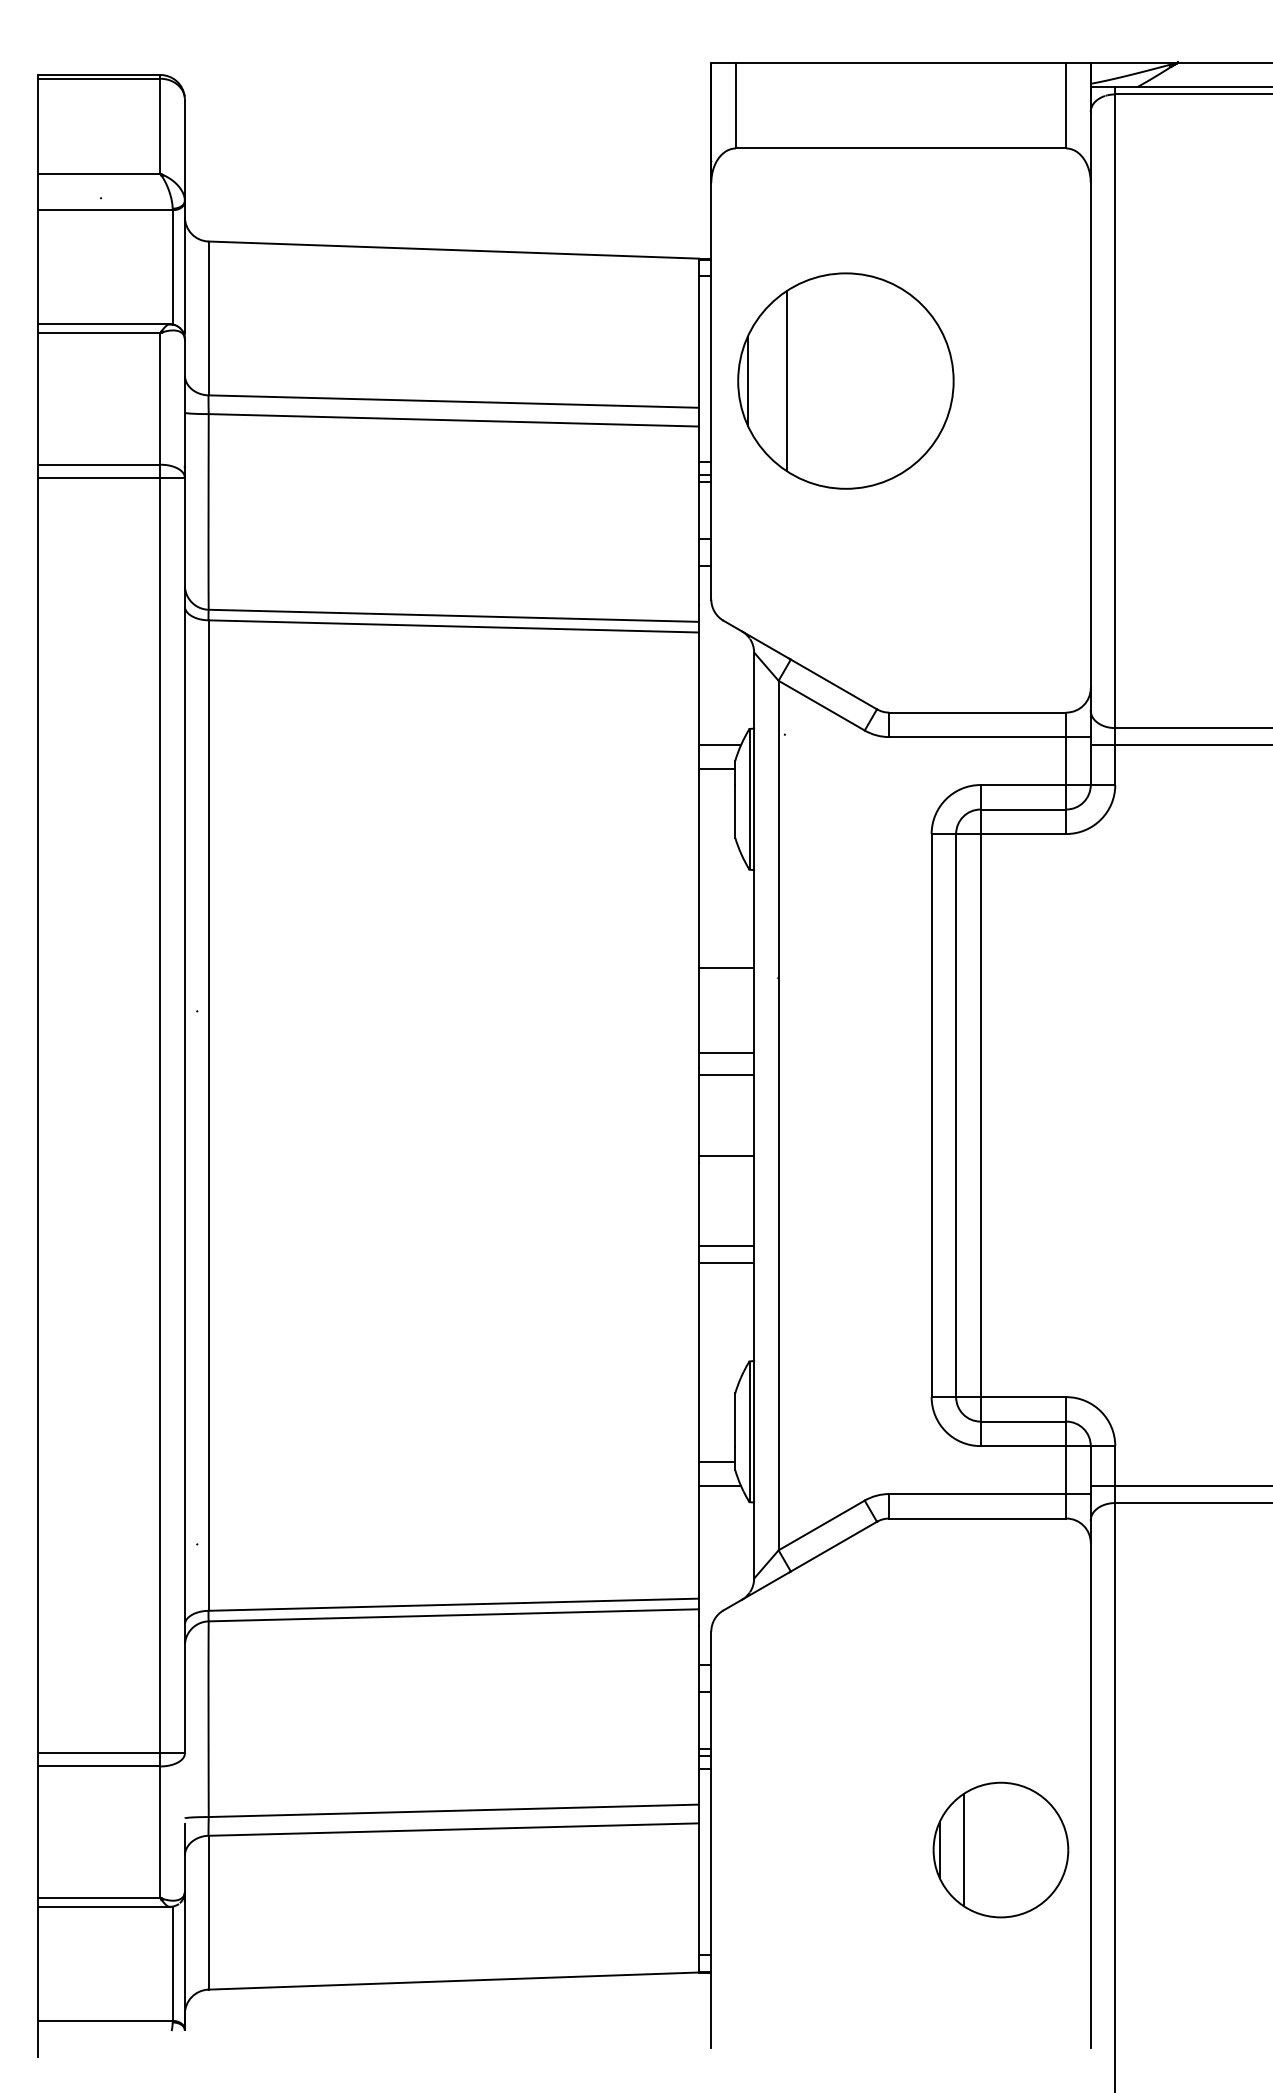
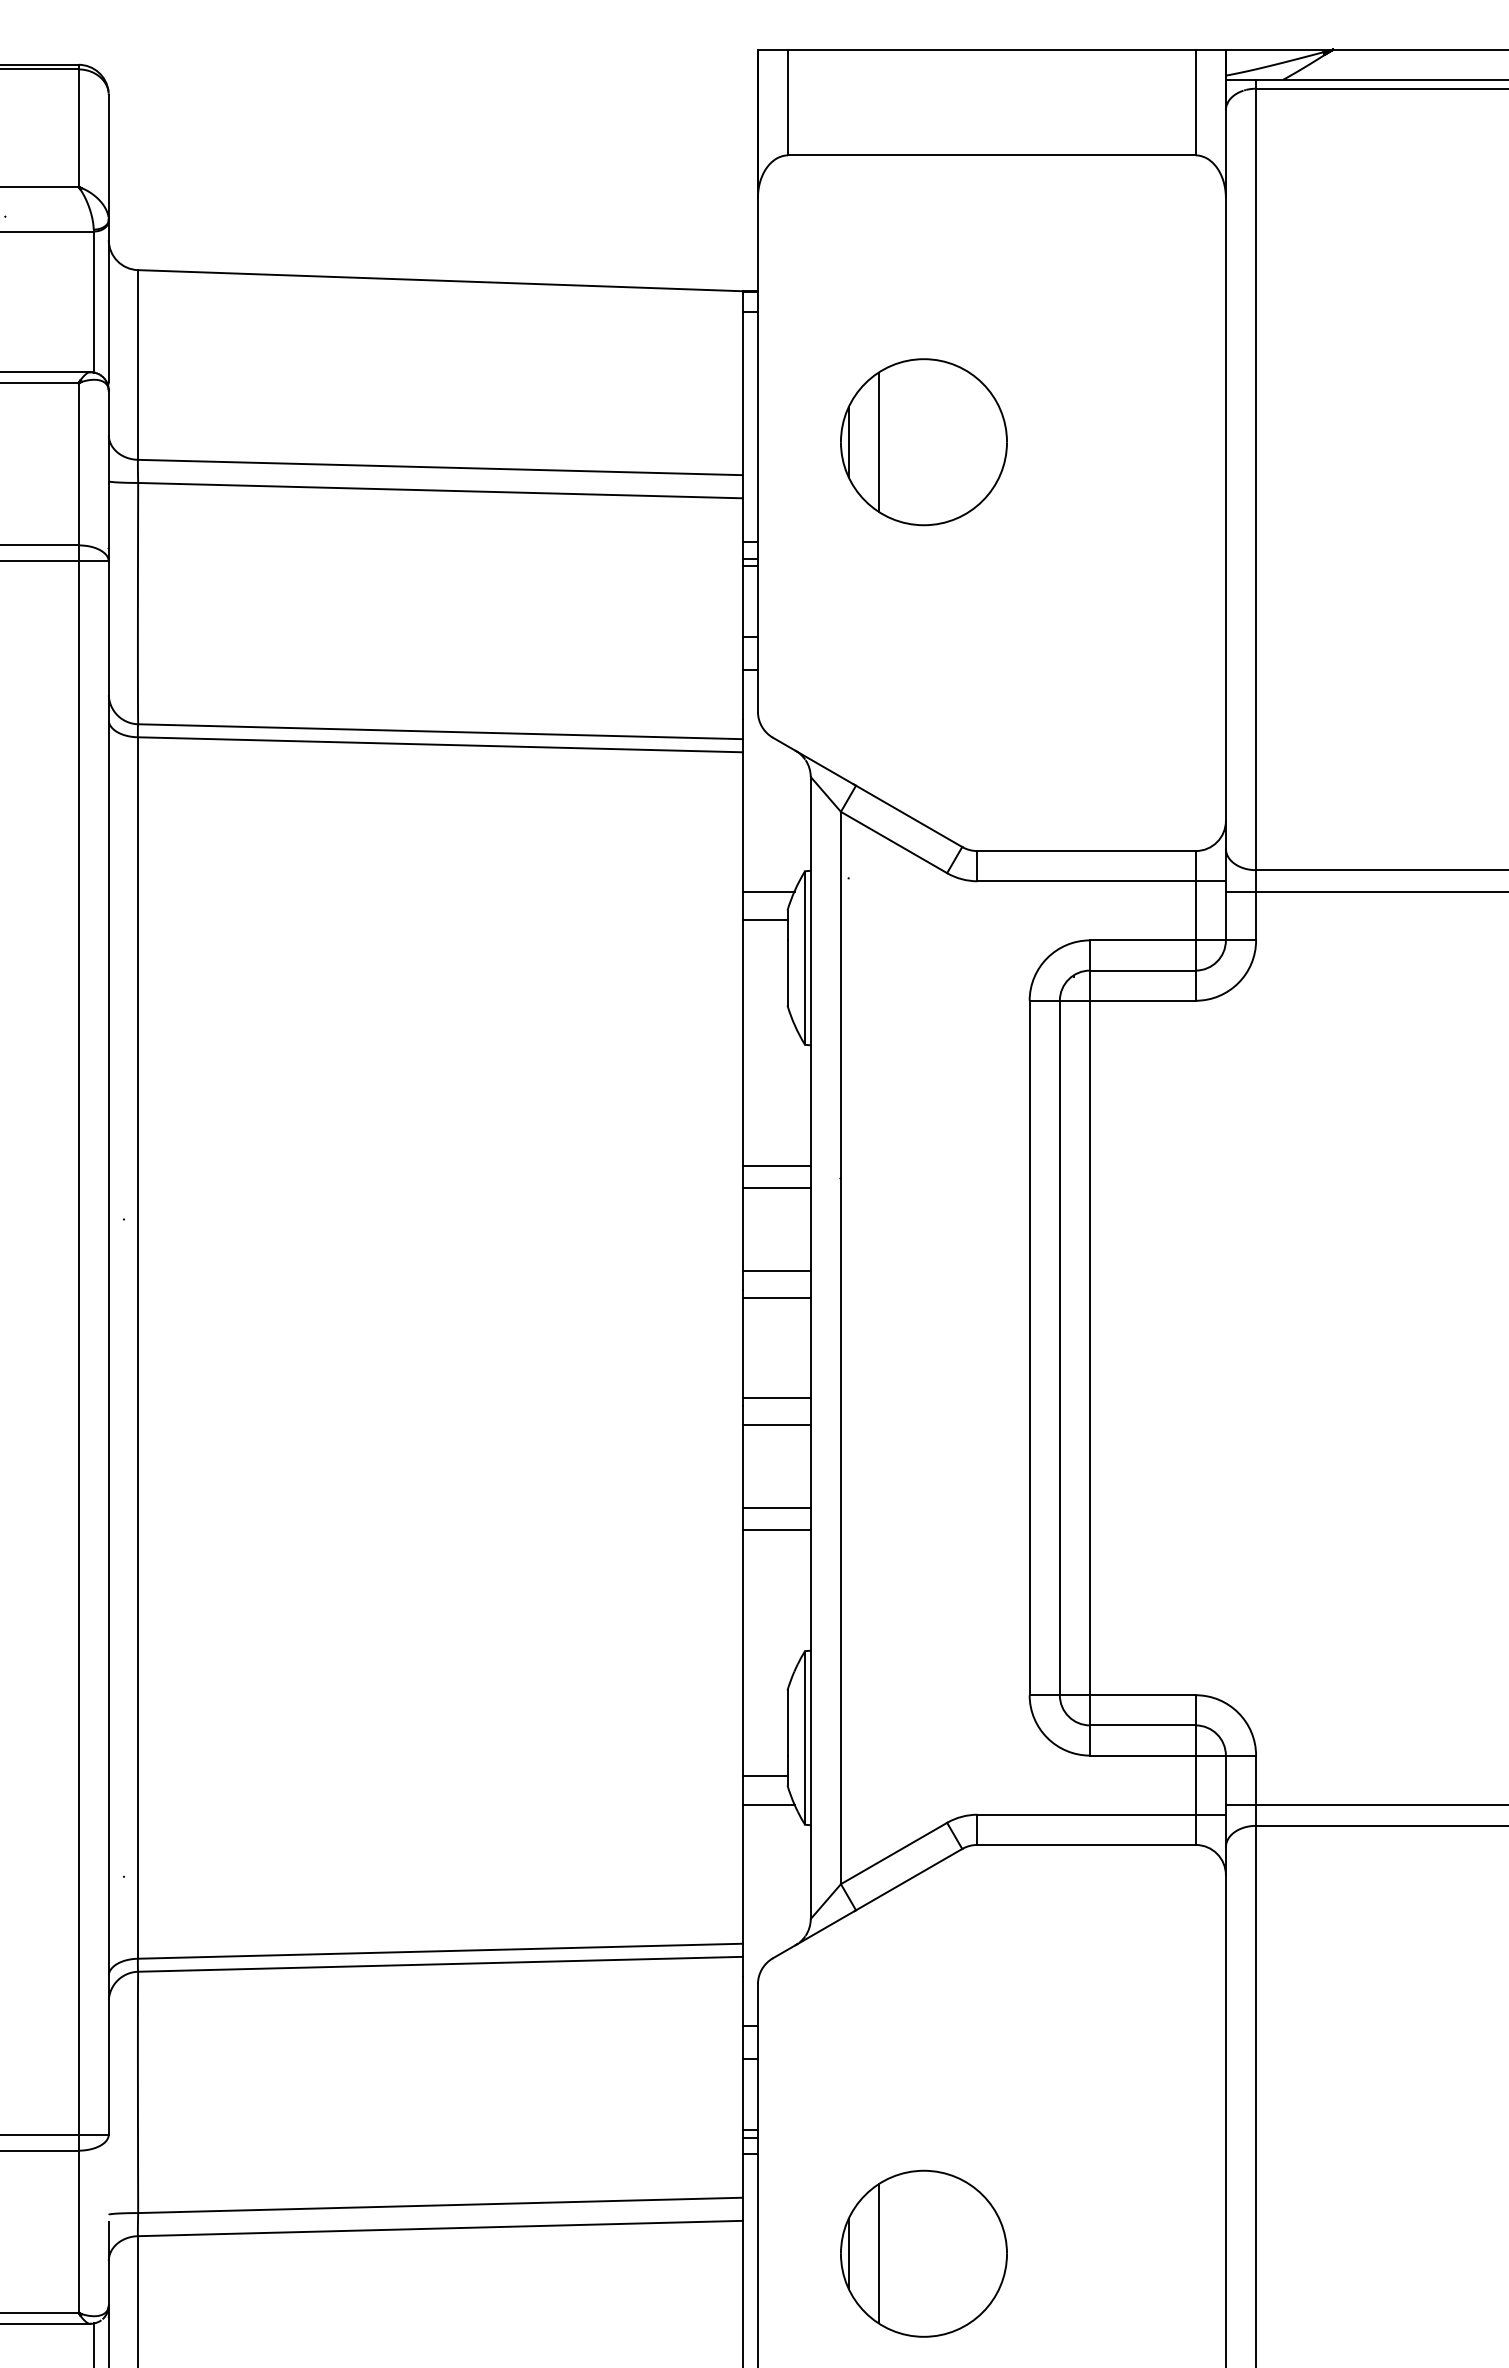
part: (845, 380) -> (923, 441), size x0.62
line: (726, 985) -> (776, 1187), added
line: (726, 1177) -> (776, 1424), added
part: (1000, 1849) -> (923, 2253), moved

